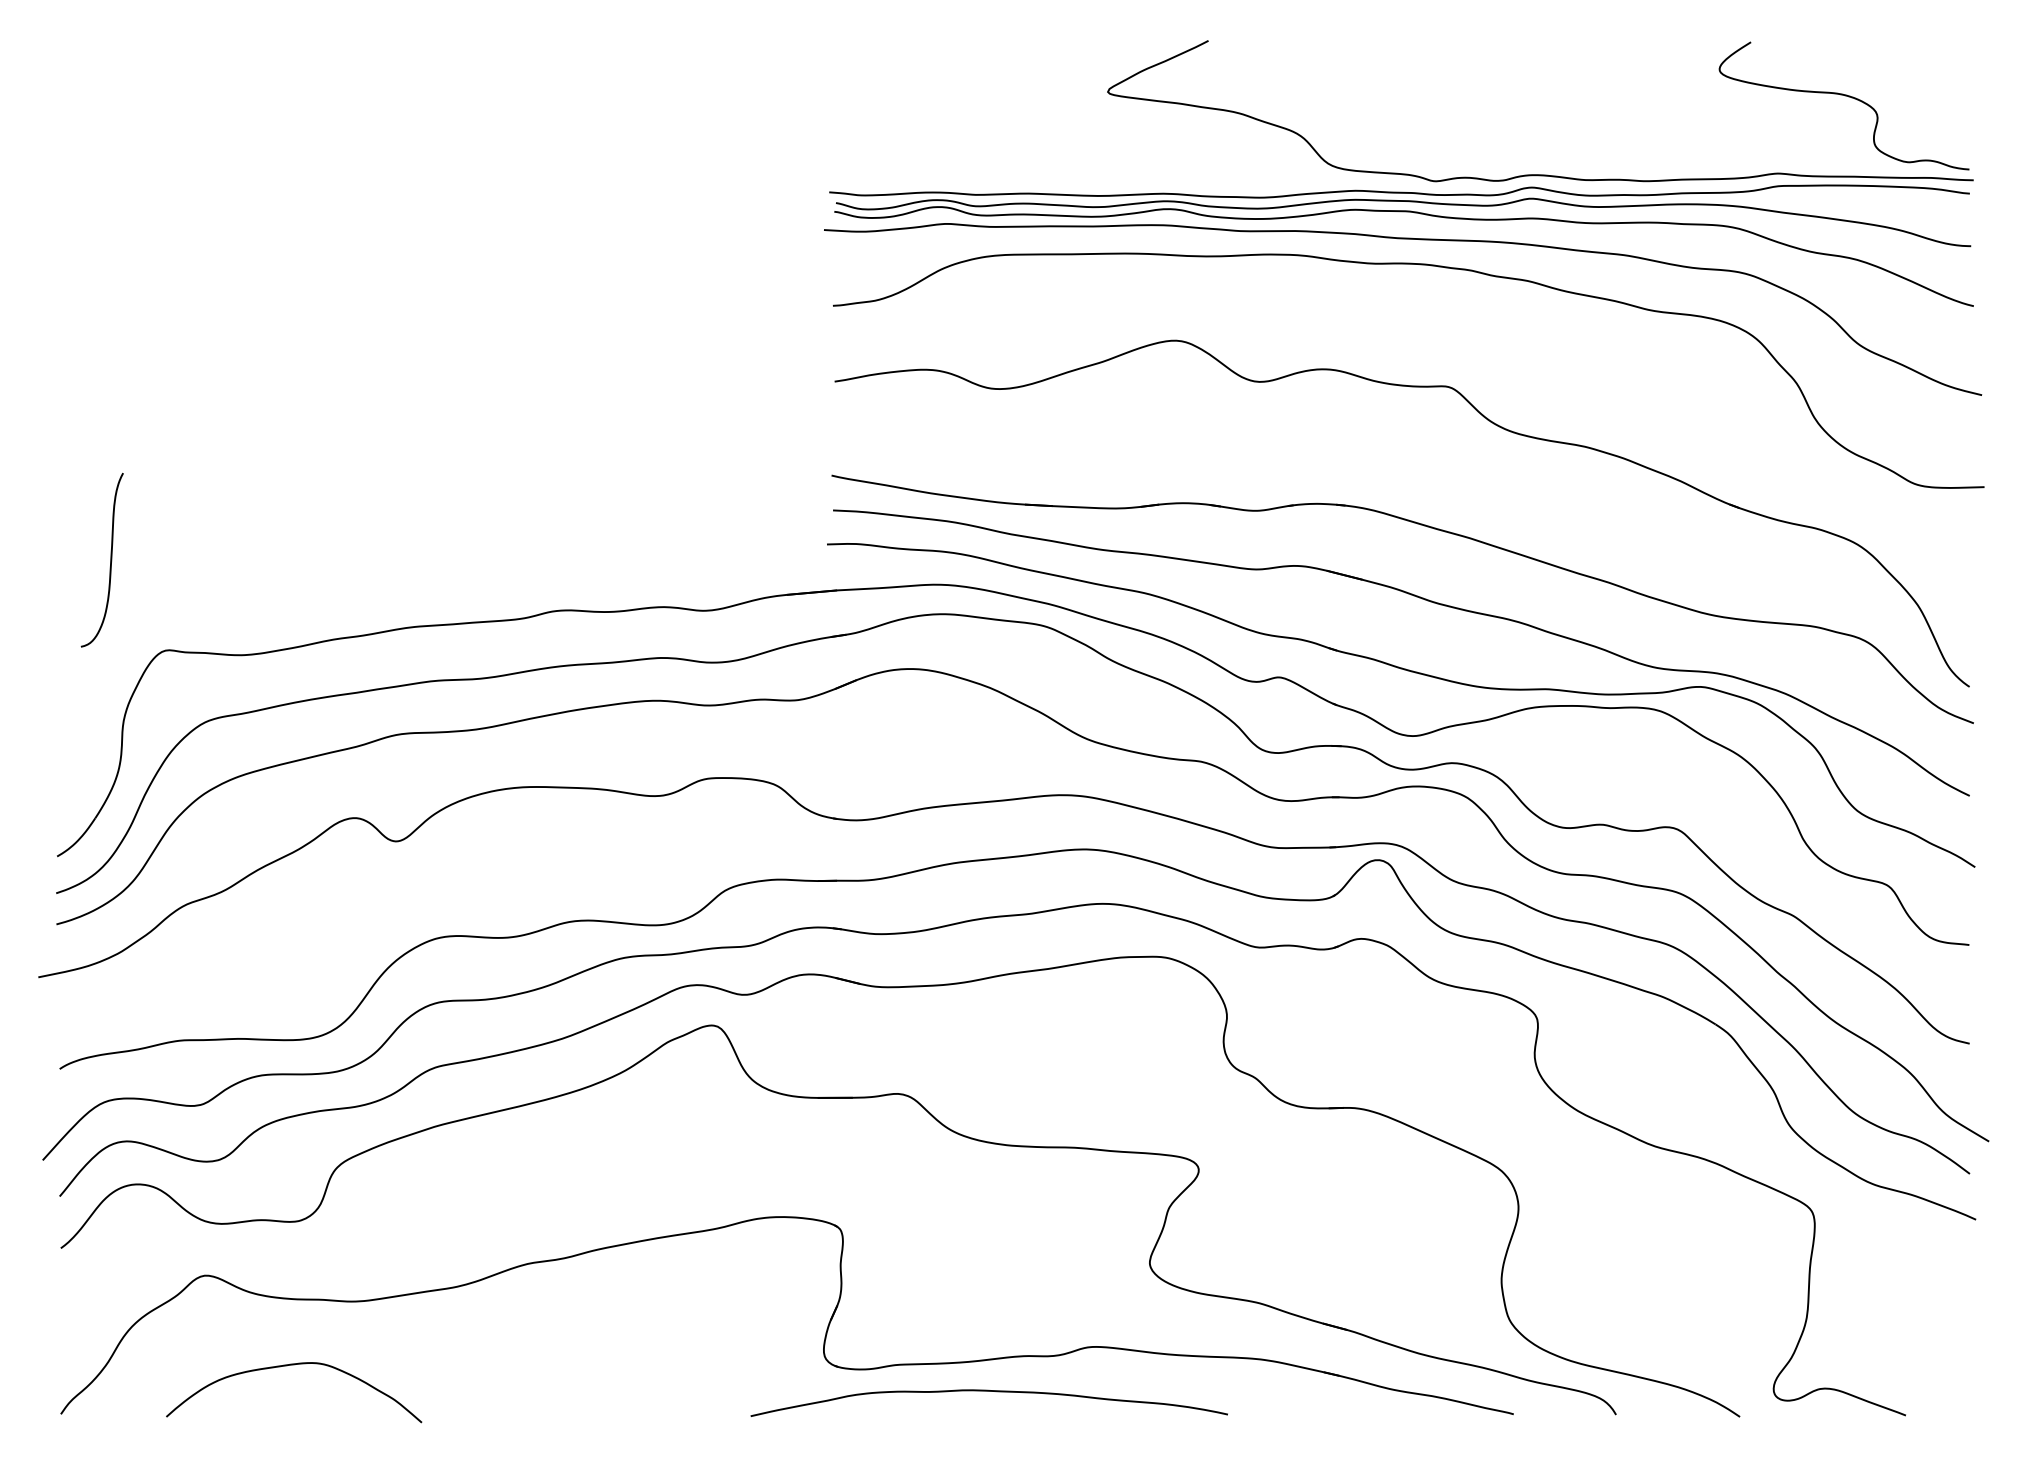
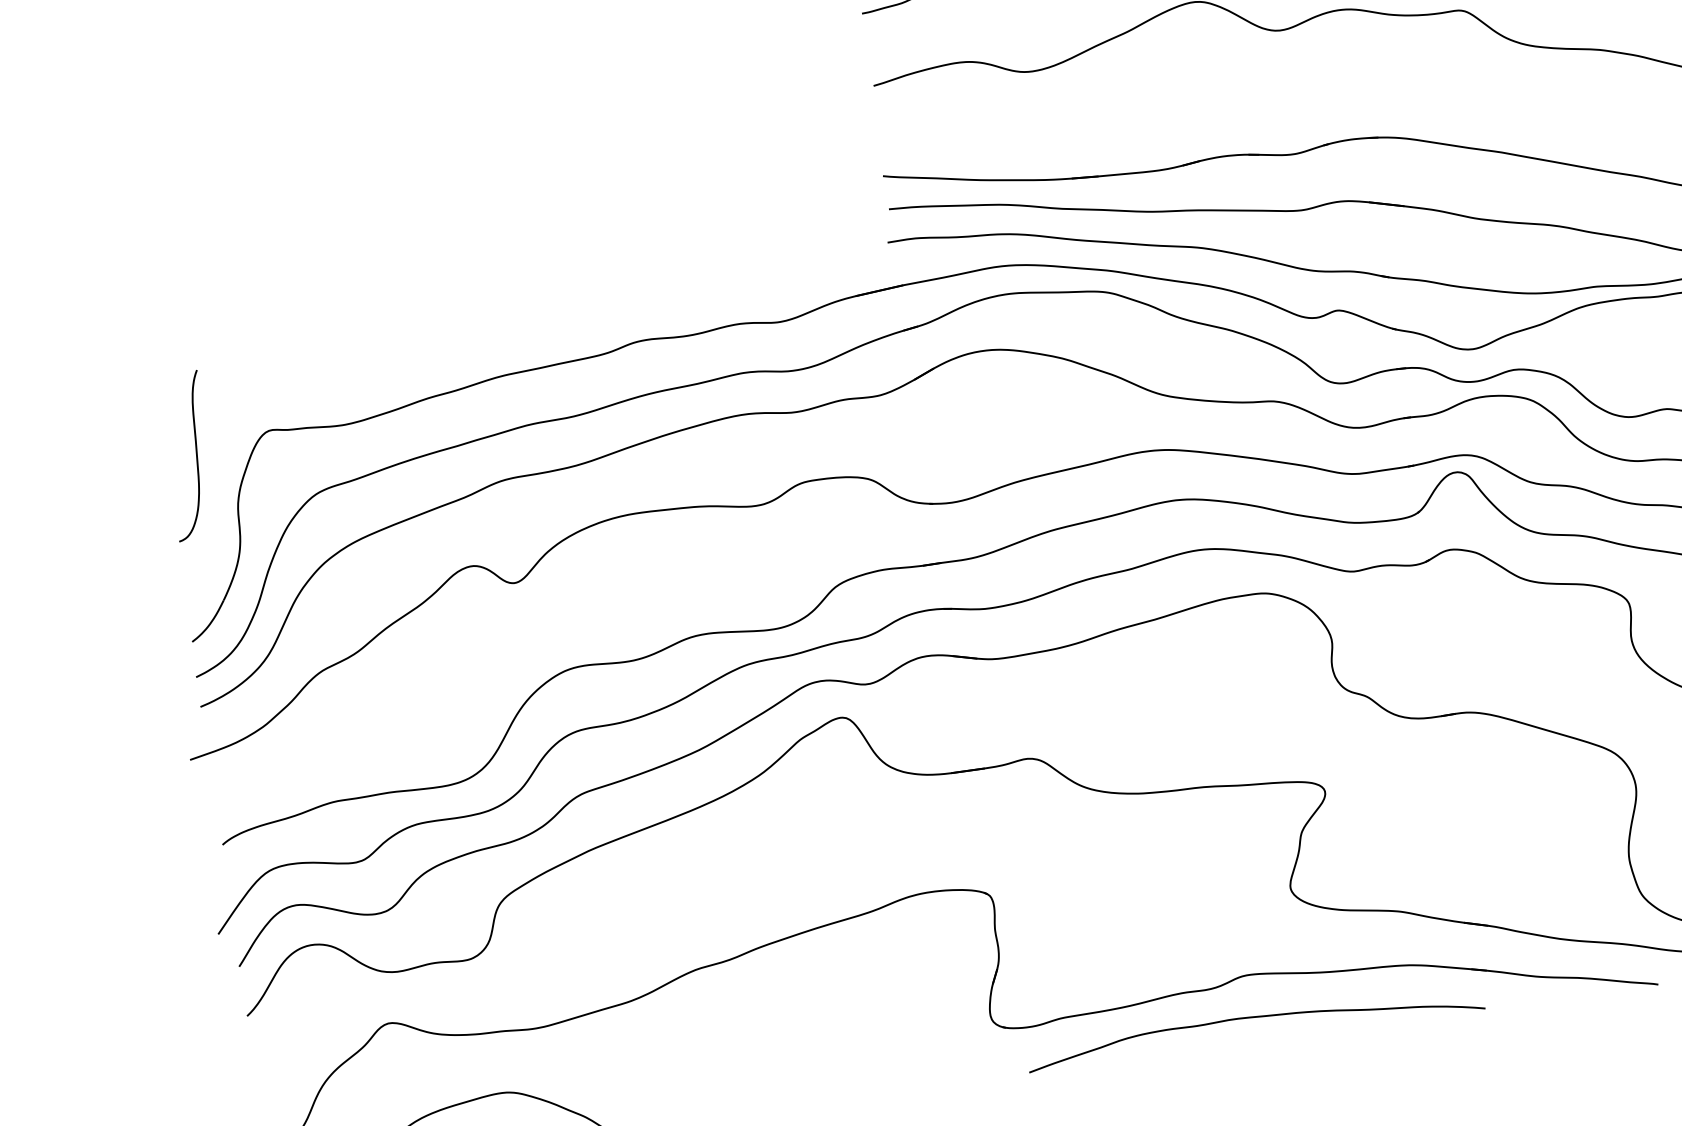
curve: (110, 559) -> (196, 454), moved
curve: (988, 1391) -> (1253, 1017), moved

